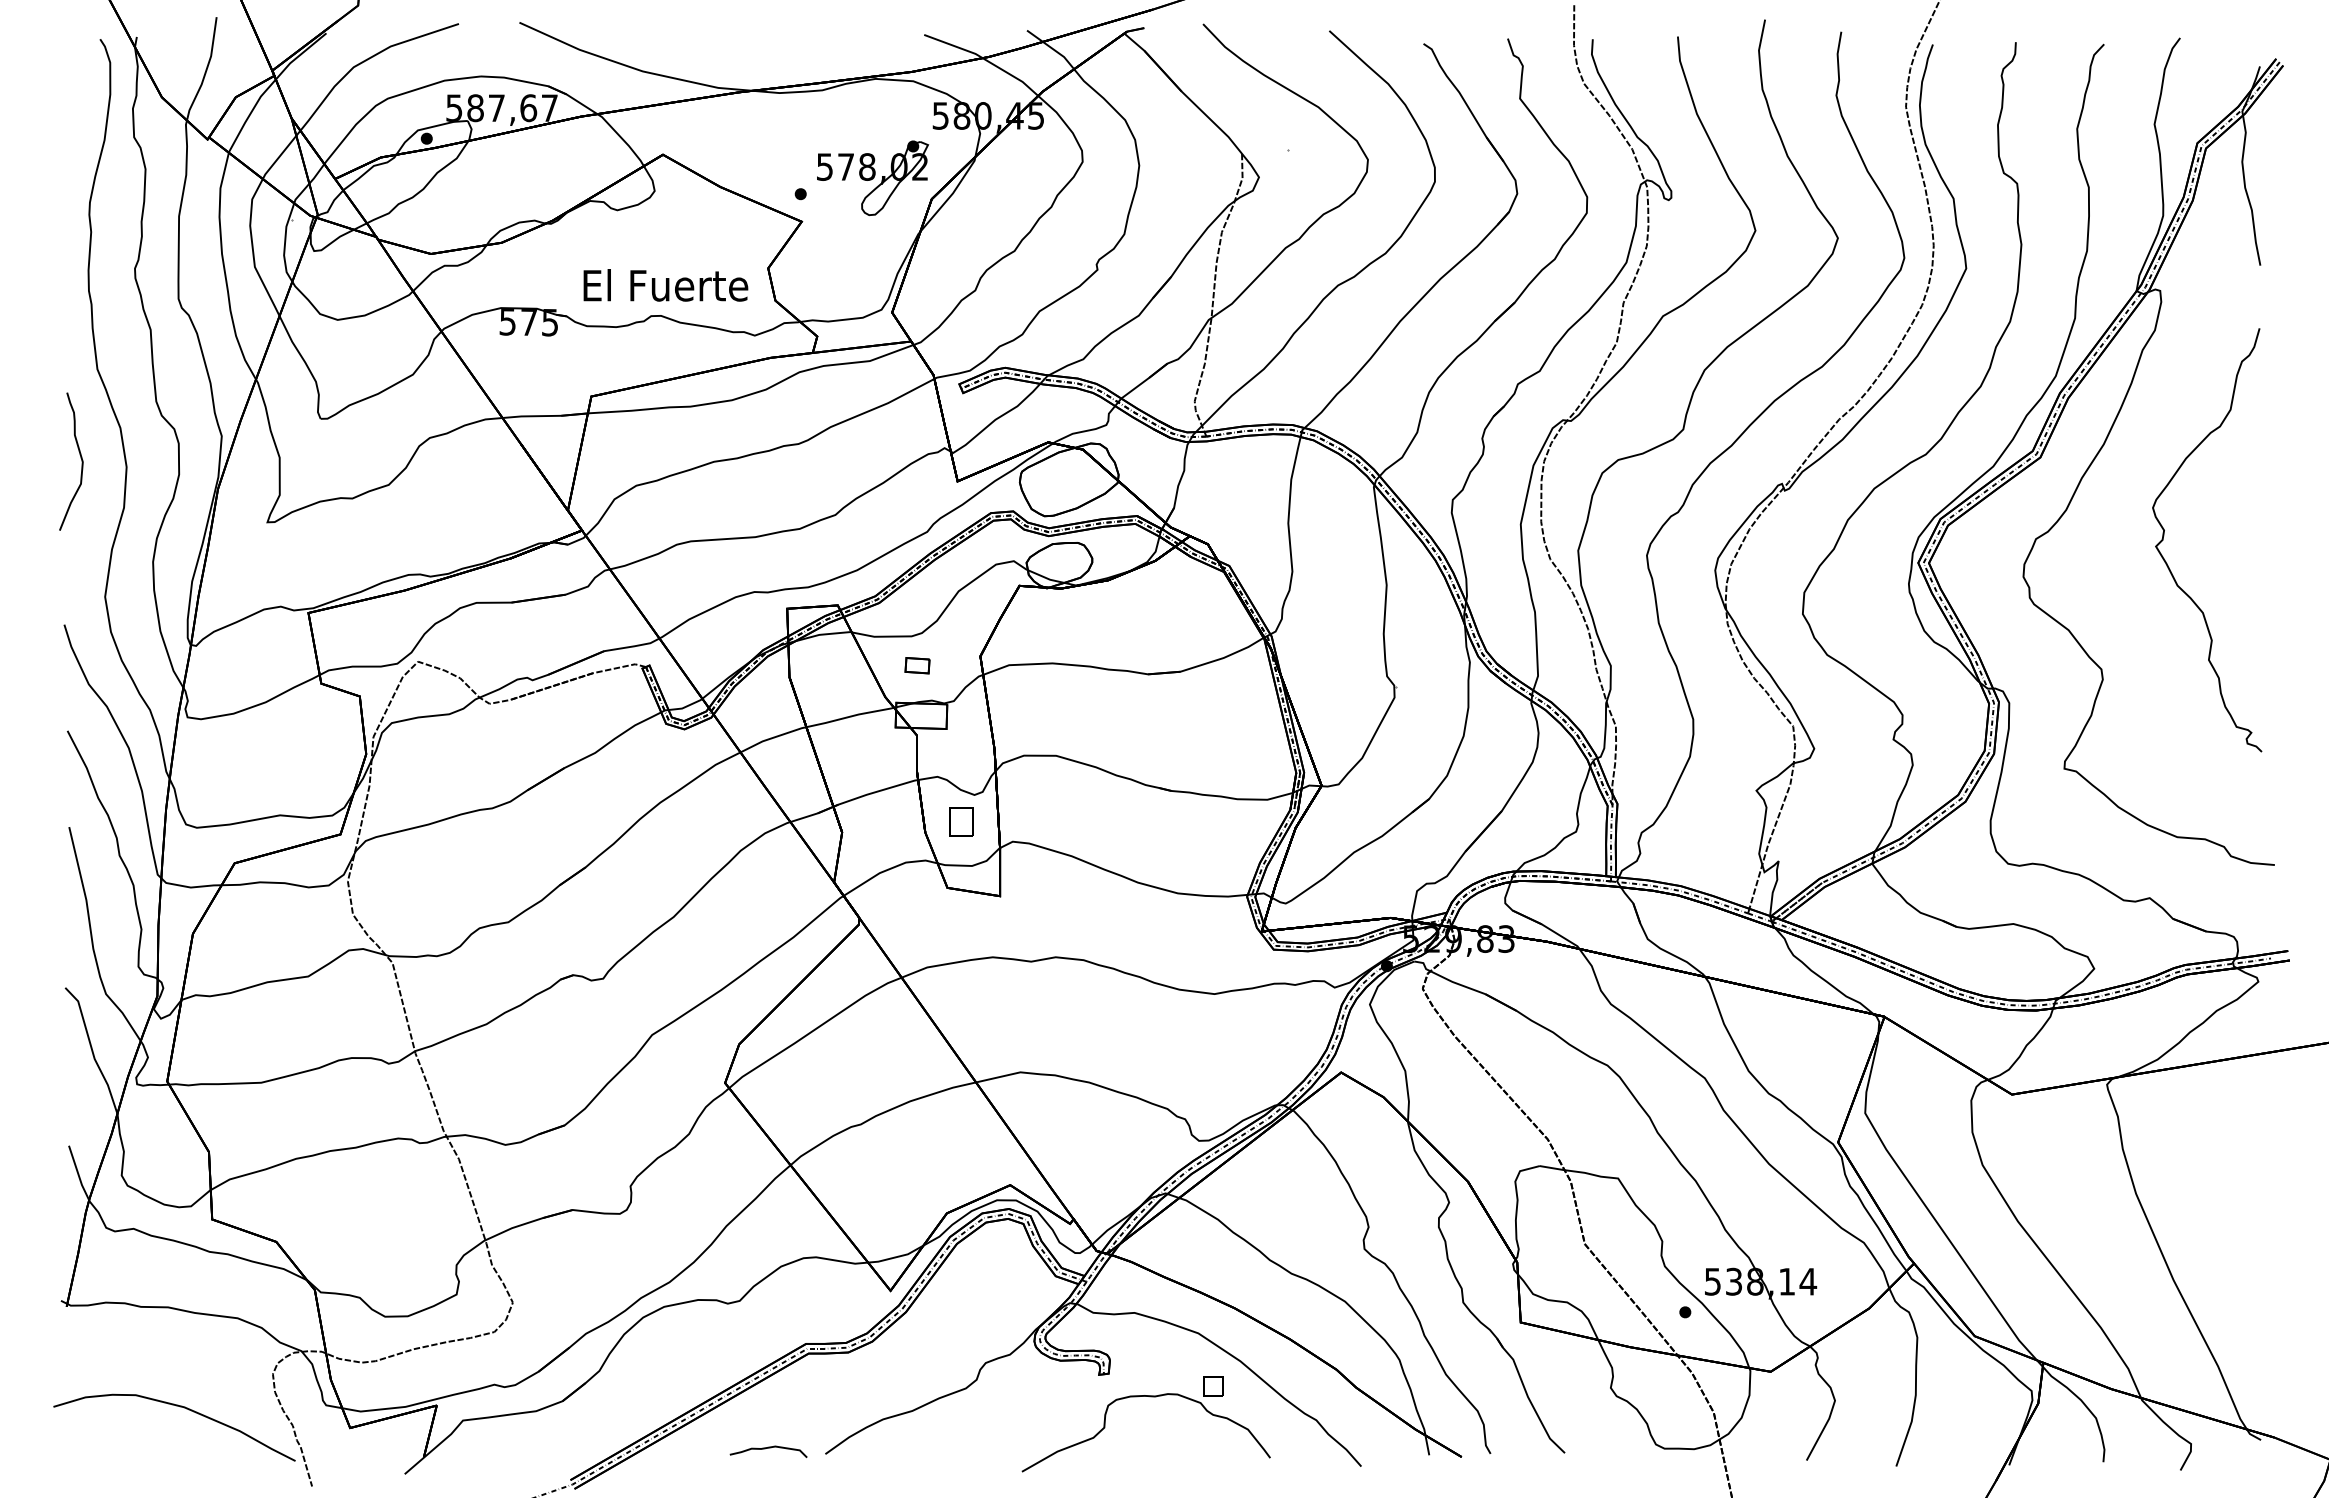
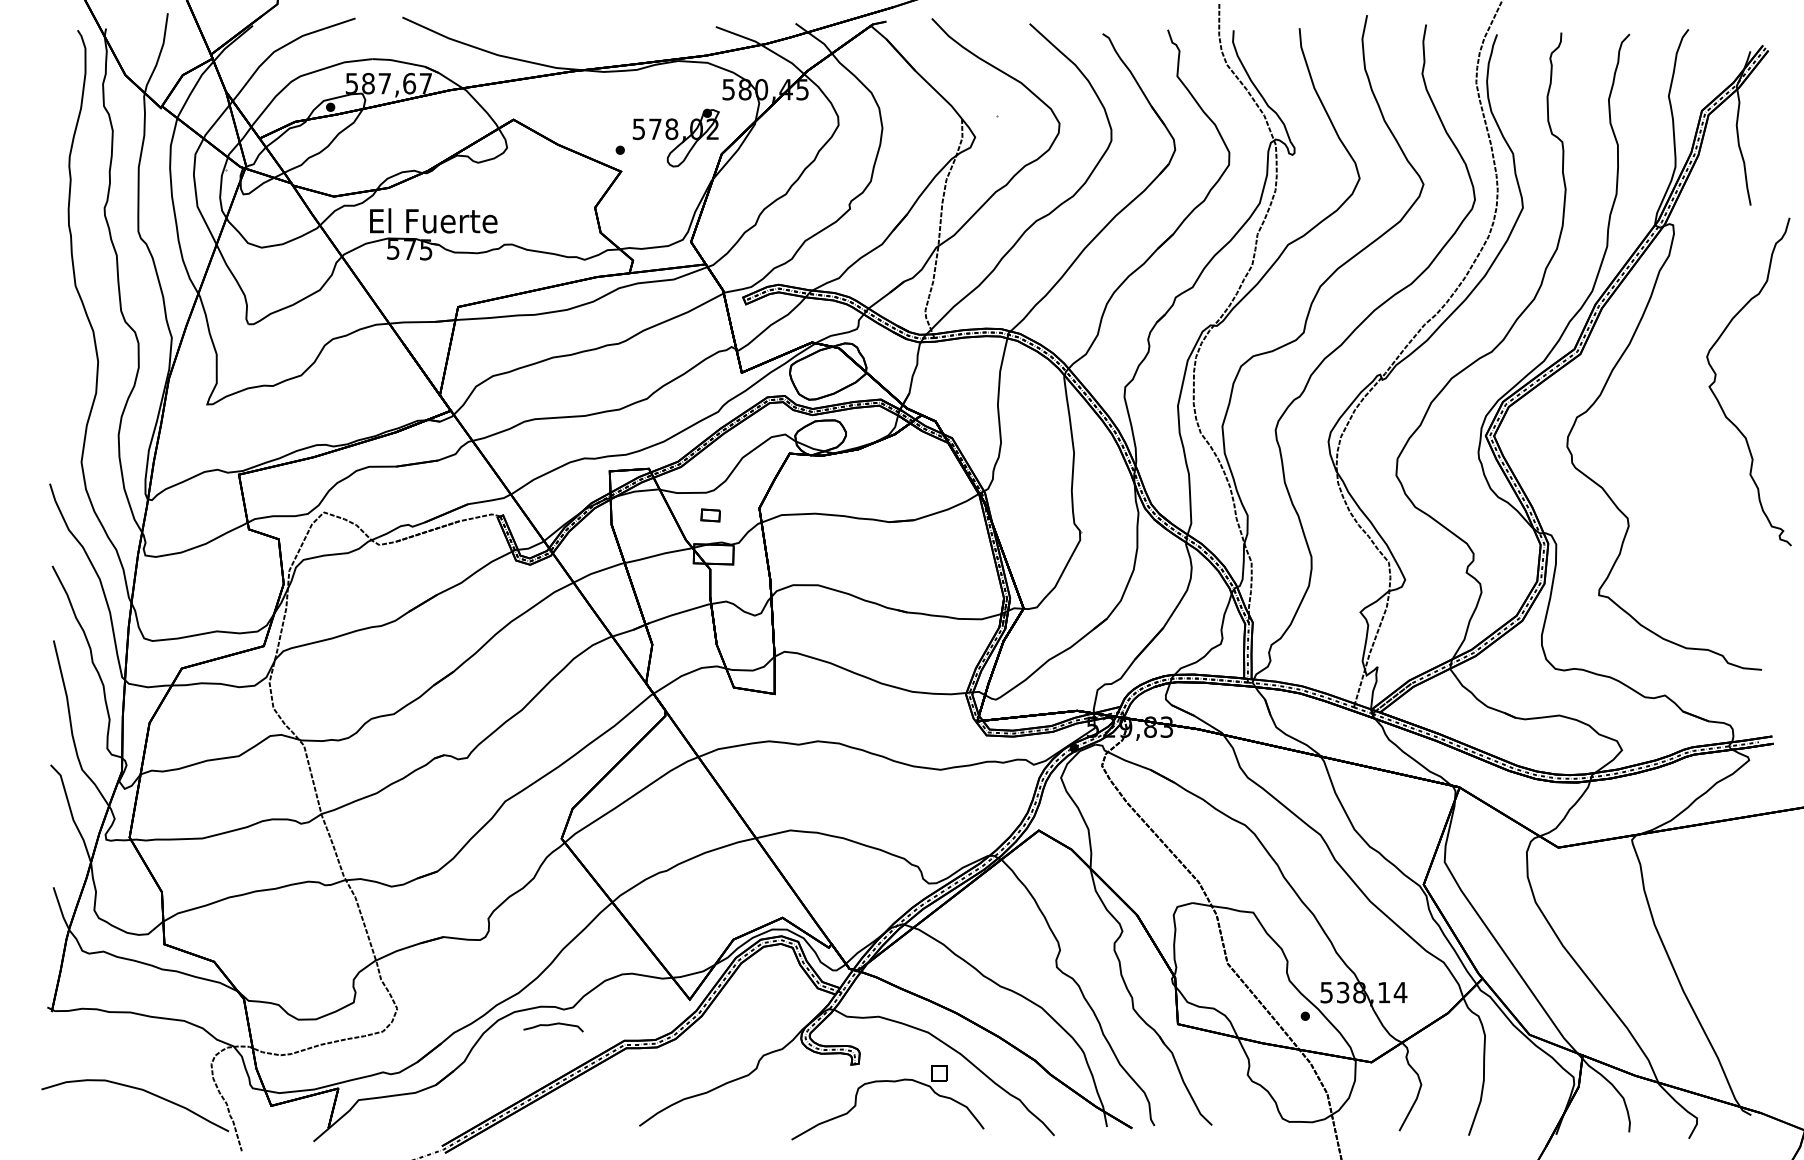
text: (665, 285) -> (433, 221), moved
curve: (80, 458) -> (62, 355), removed
curve: (2164, 536) -> (1715, 379), moved
part: (961, 821) -> (744, 636), removed
curve: (768, 1448) -> (553, 1024), moved

